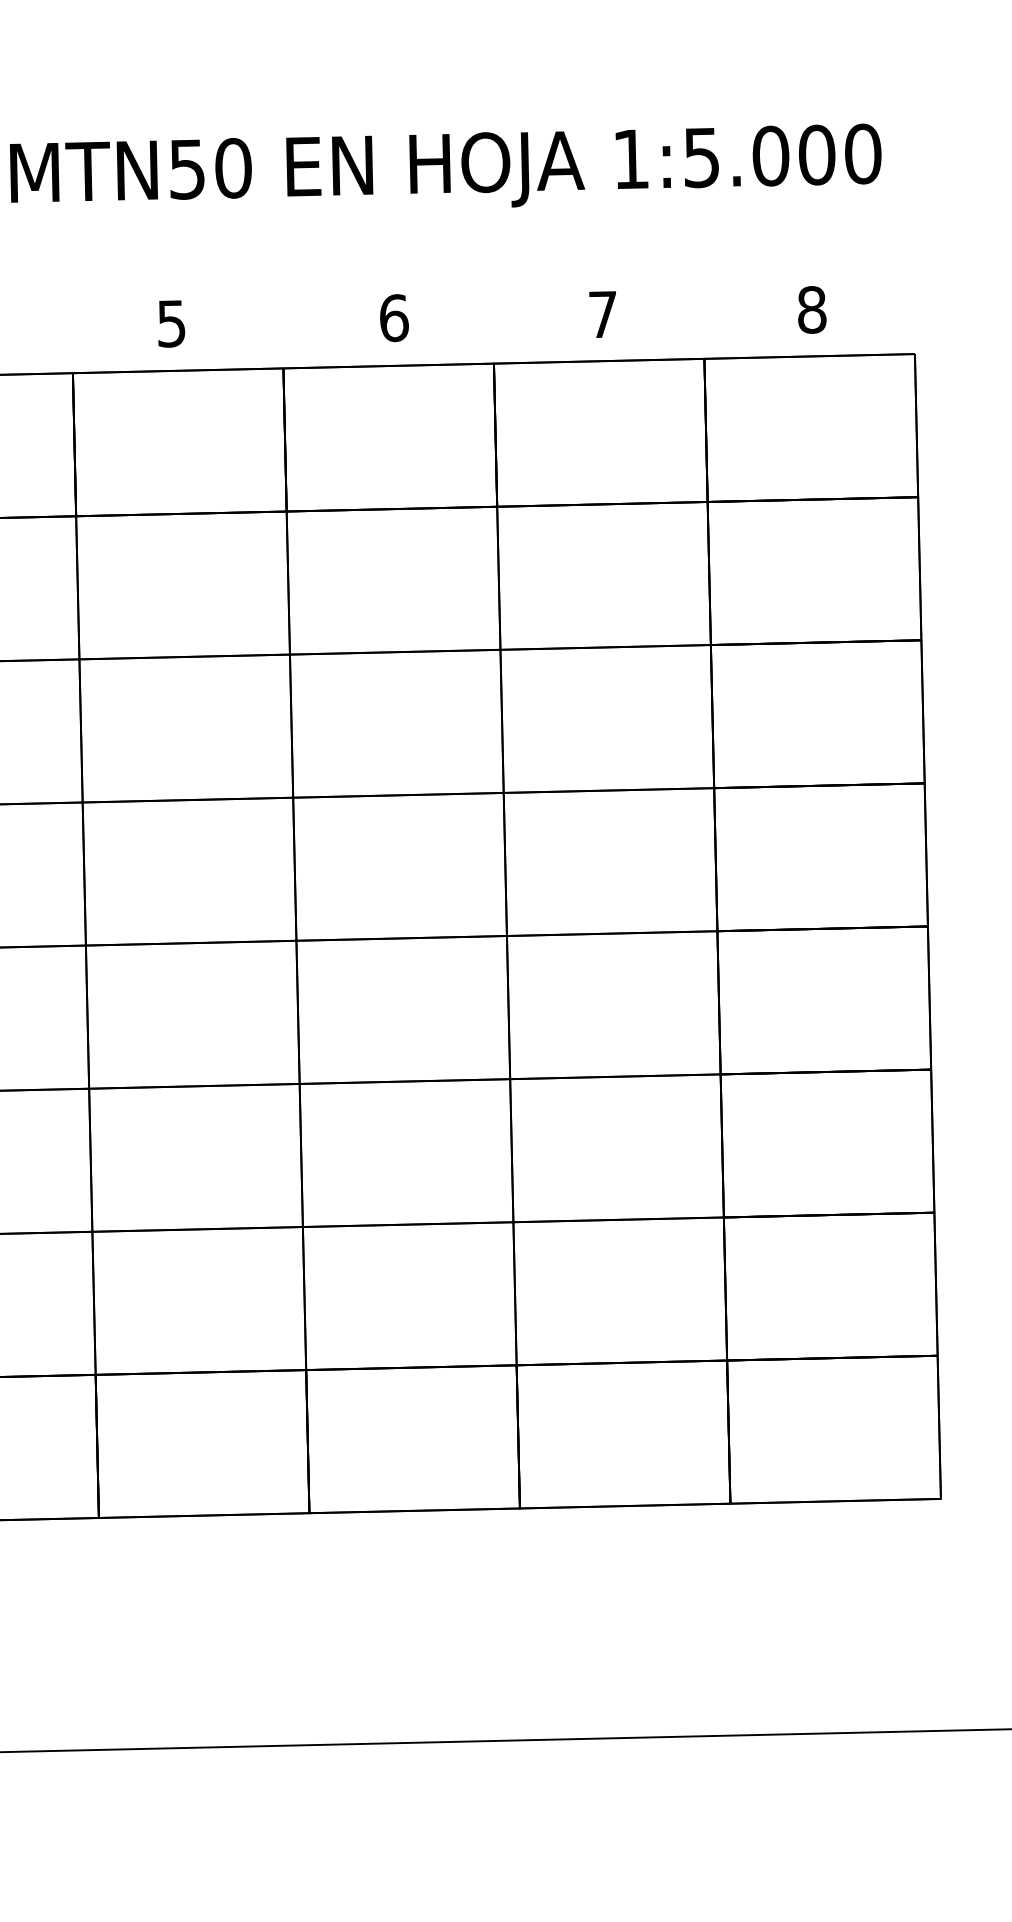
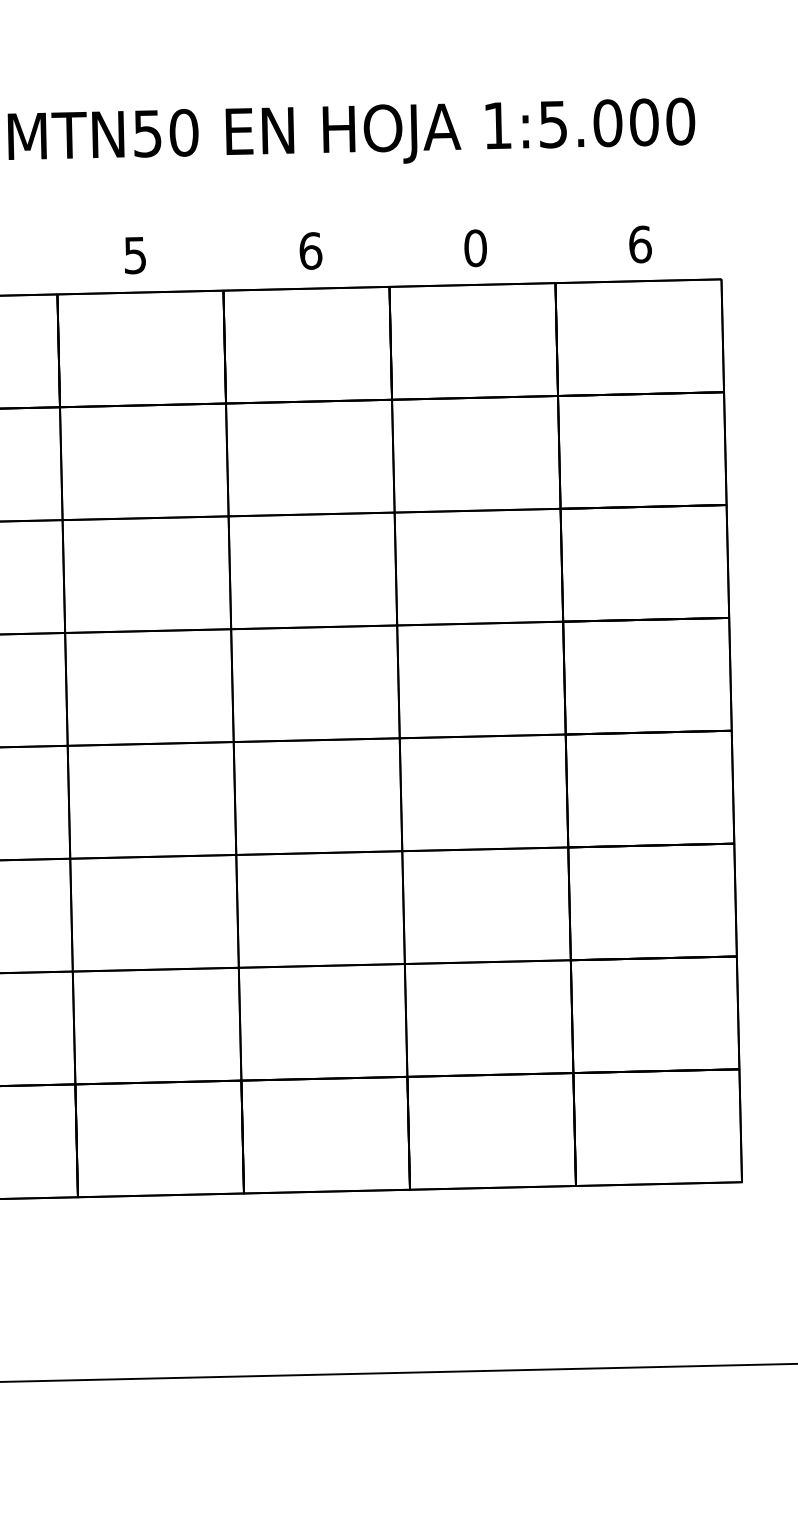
text: (812, 309) -> (640, 244), 8 -> 6
text: (603, 314) -> (475, 248), 7 -> 0

